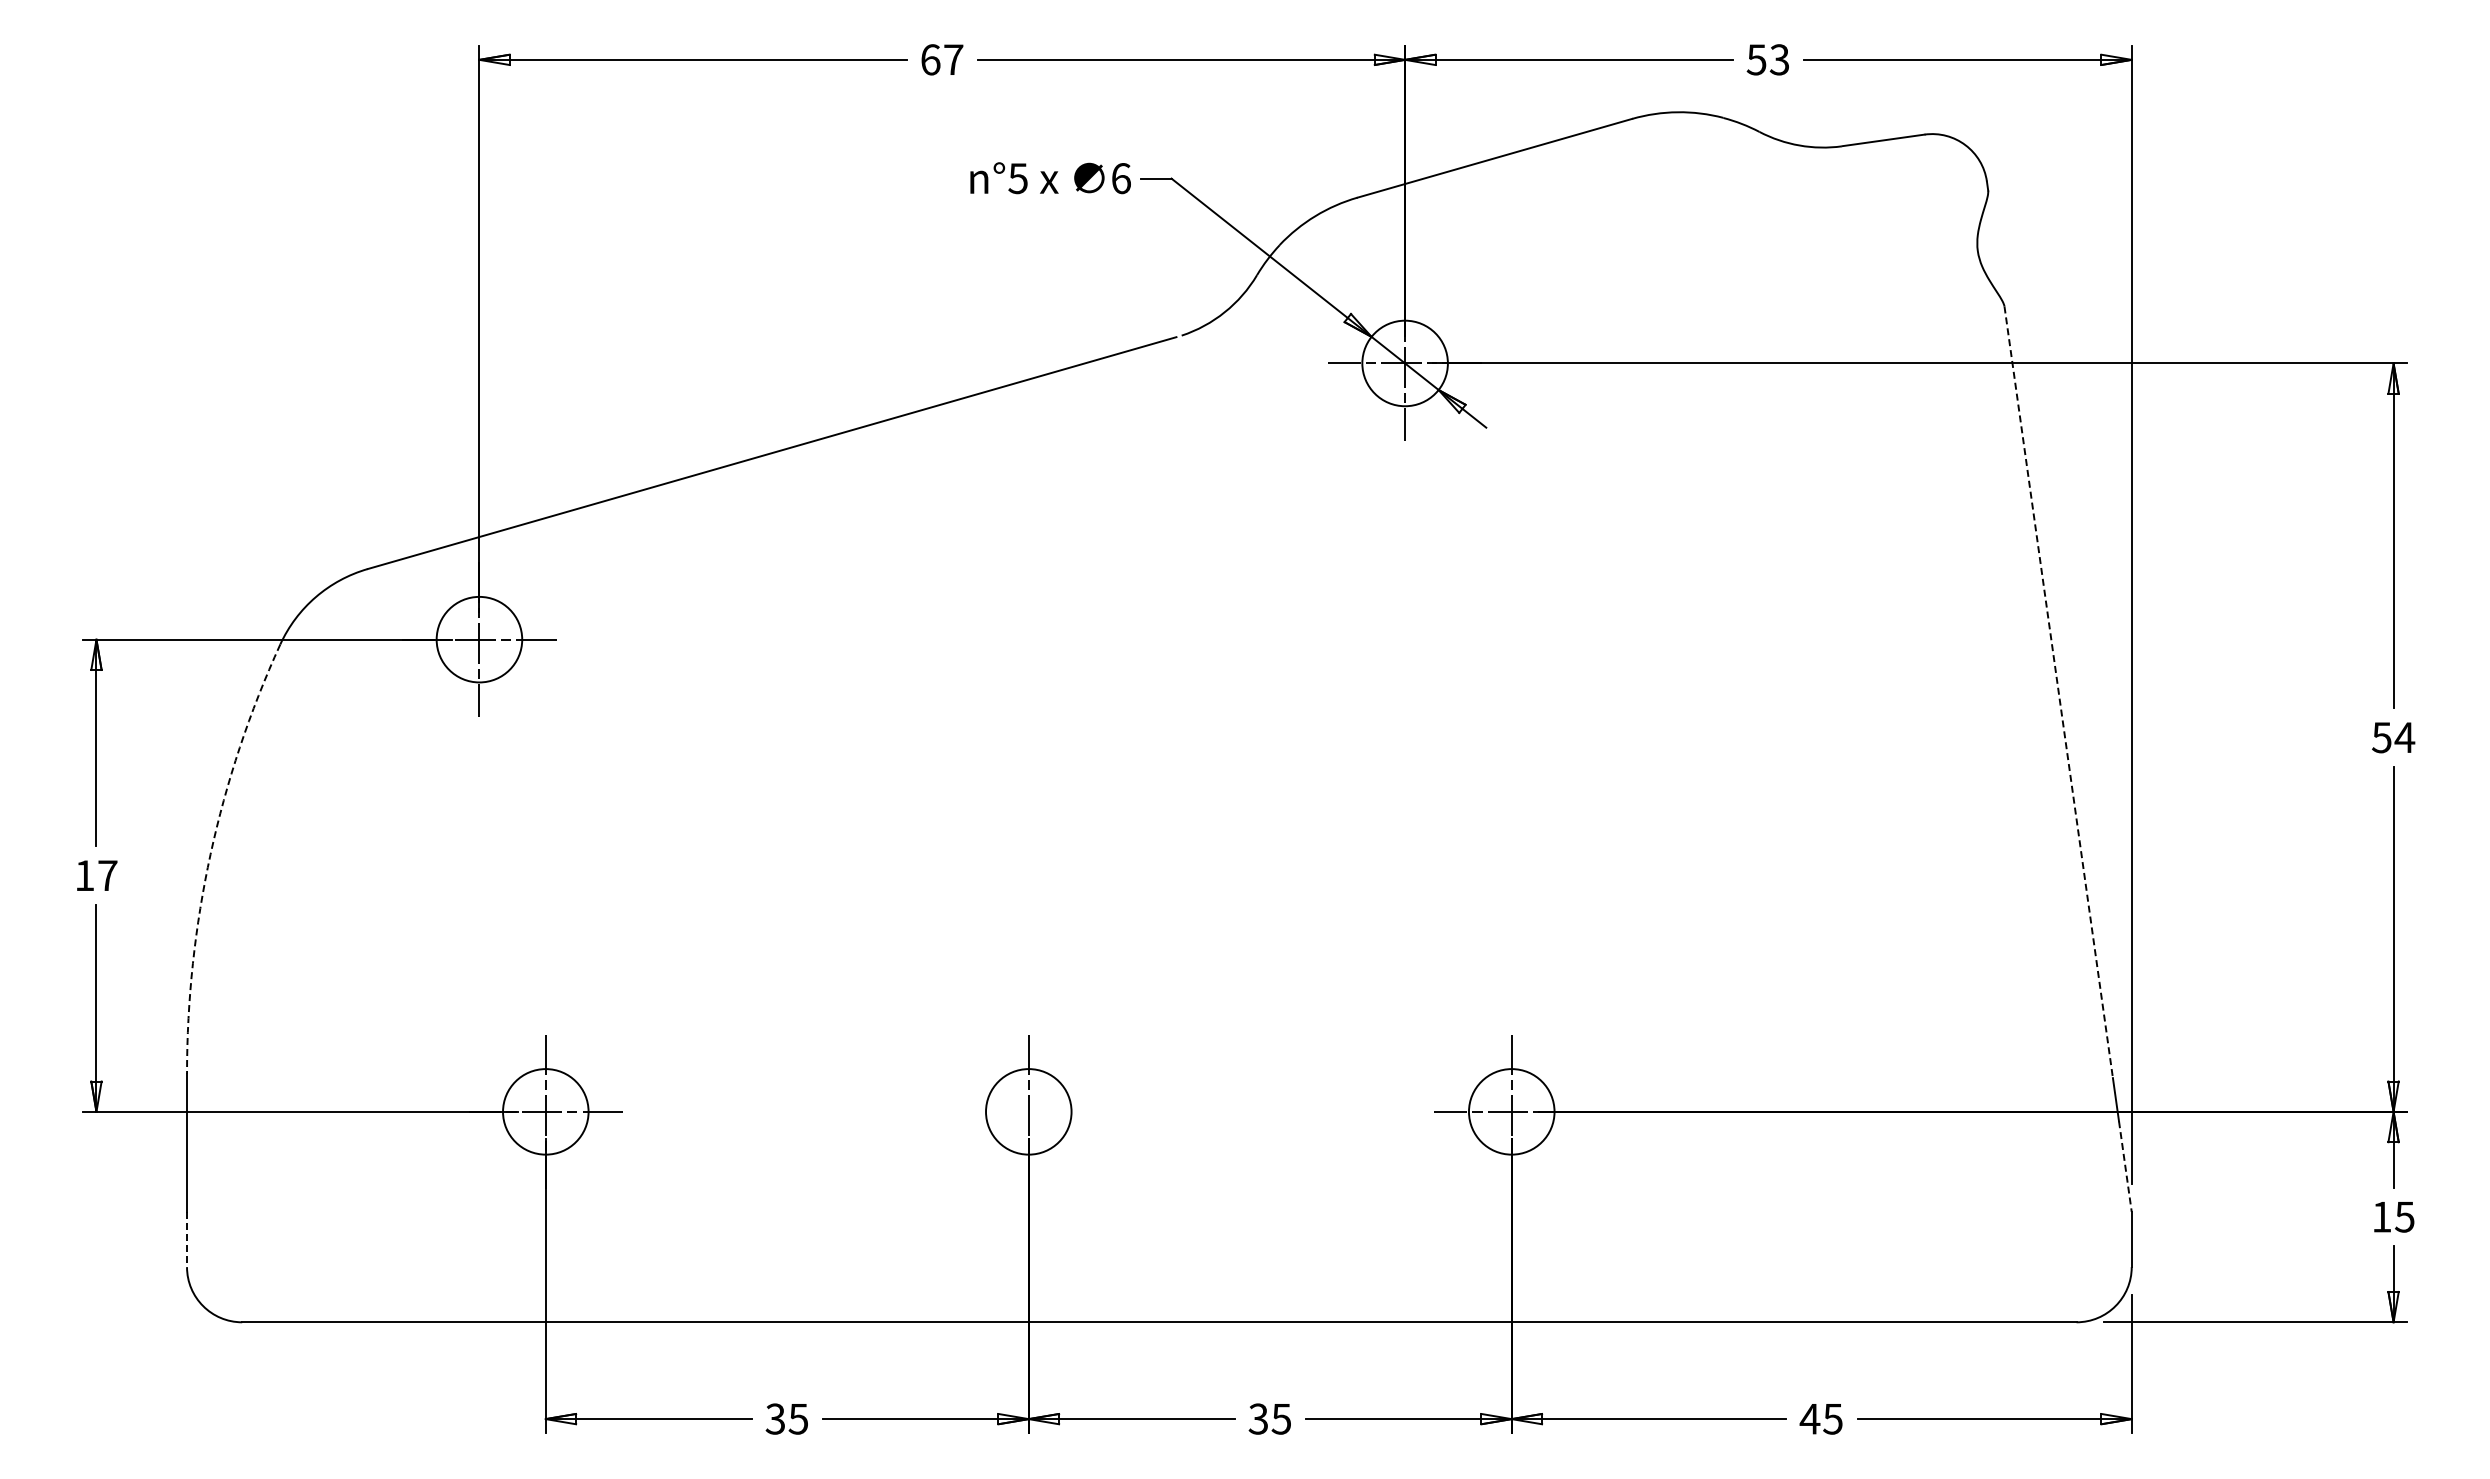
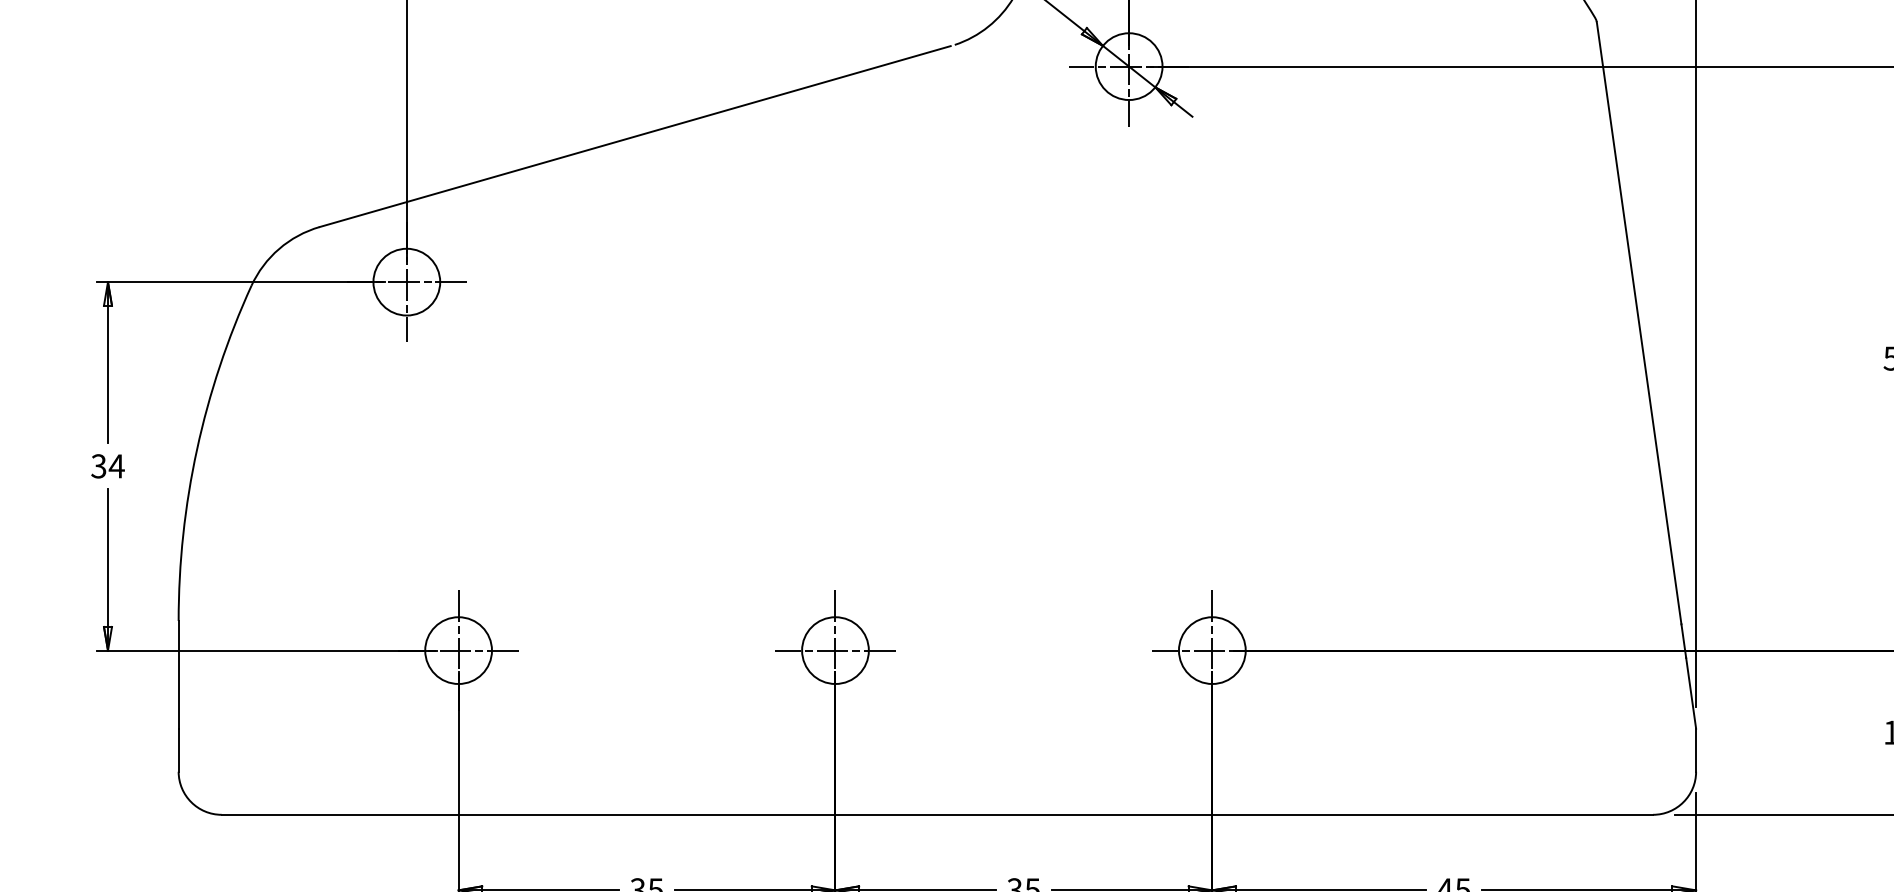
line: (2058, 692) -> (1638, 323), dashed -> solid
arc: (210, 854) -> (196, 449), dashed -> solid
text: (96, 875) -> (108, 466), 17 -> 34
line: (1028, 1111) -> (835, 650), added
line: (2125, 1166) -> (1691, 693), dashed -> solid
line: (187, 1239) -> (179, 750), dashed -> solid

